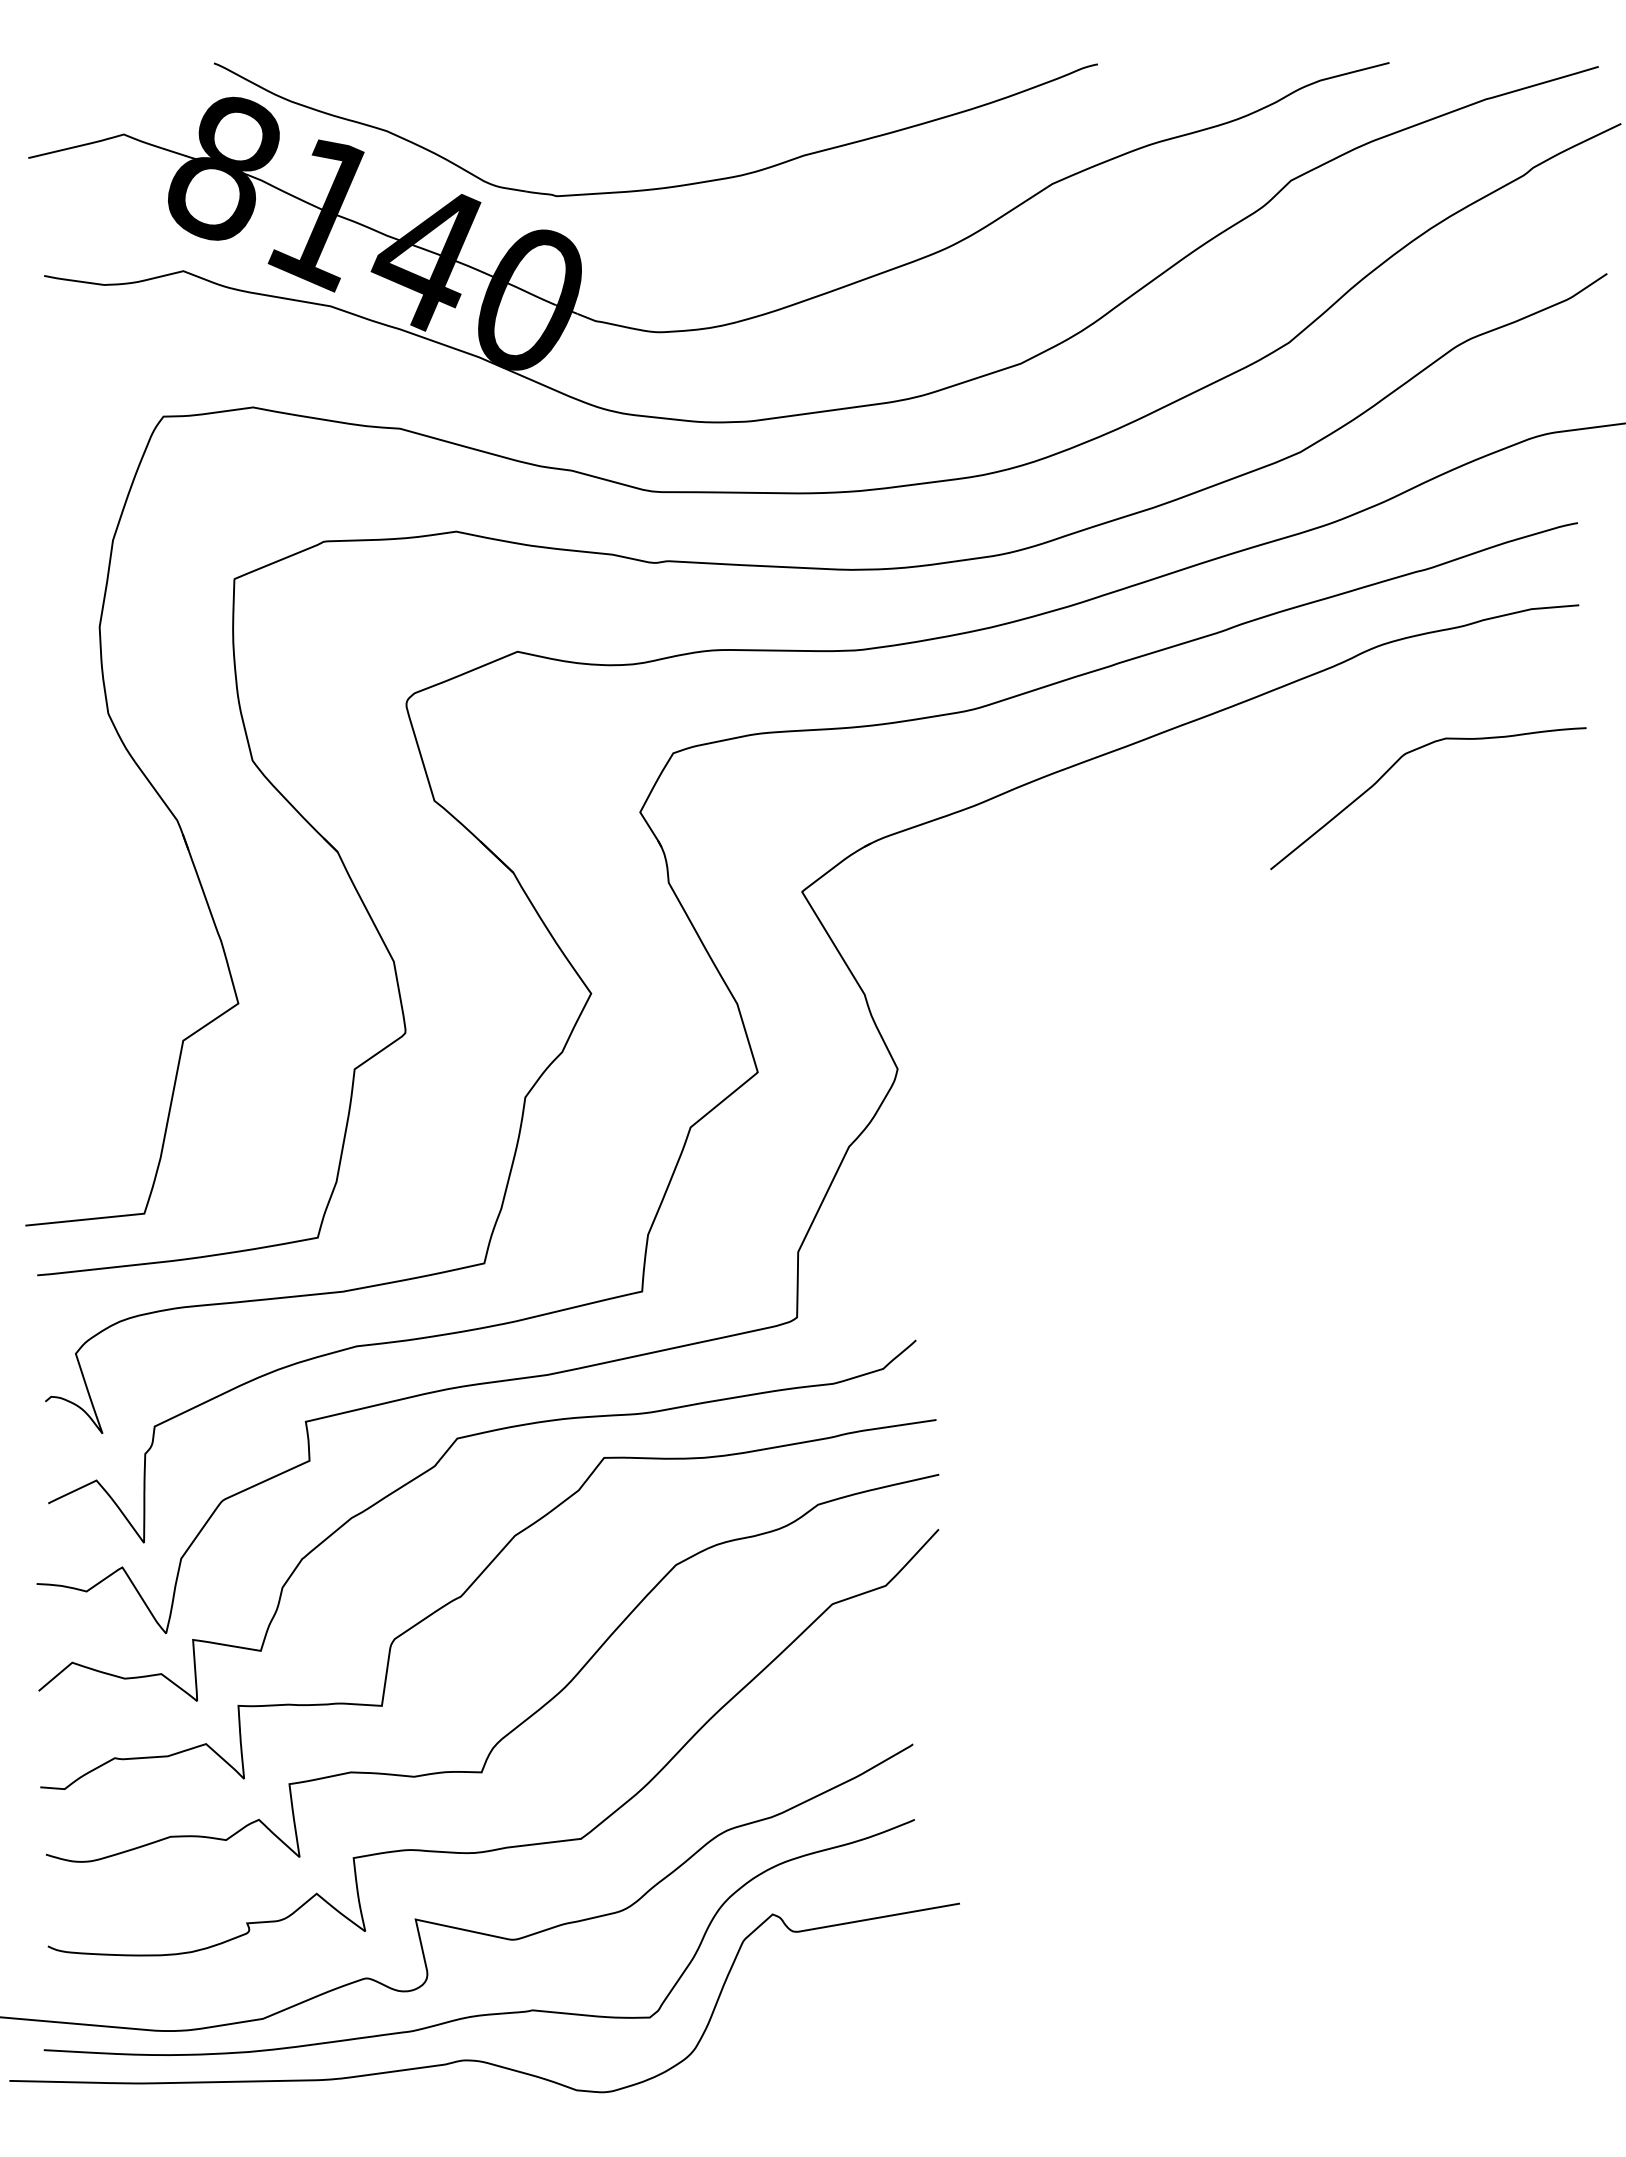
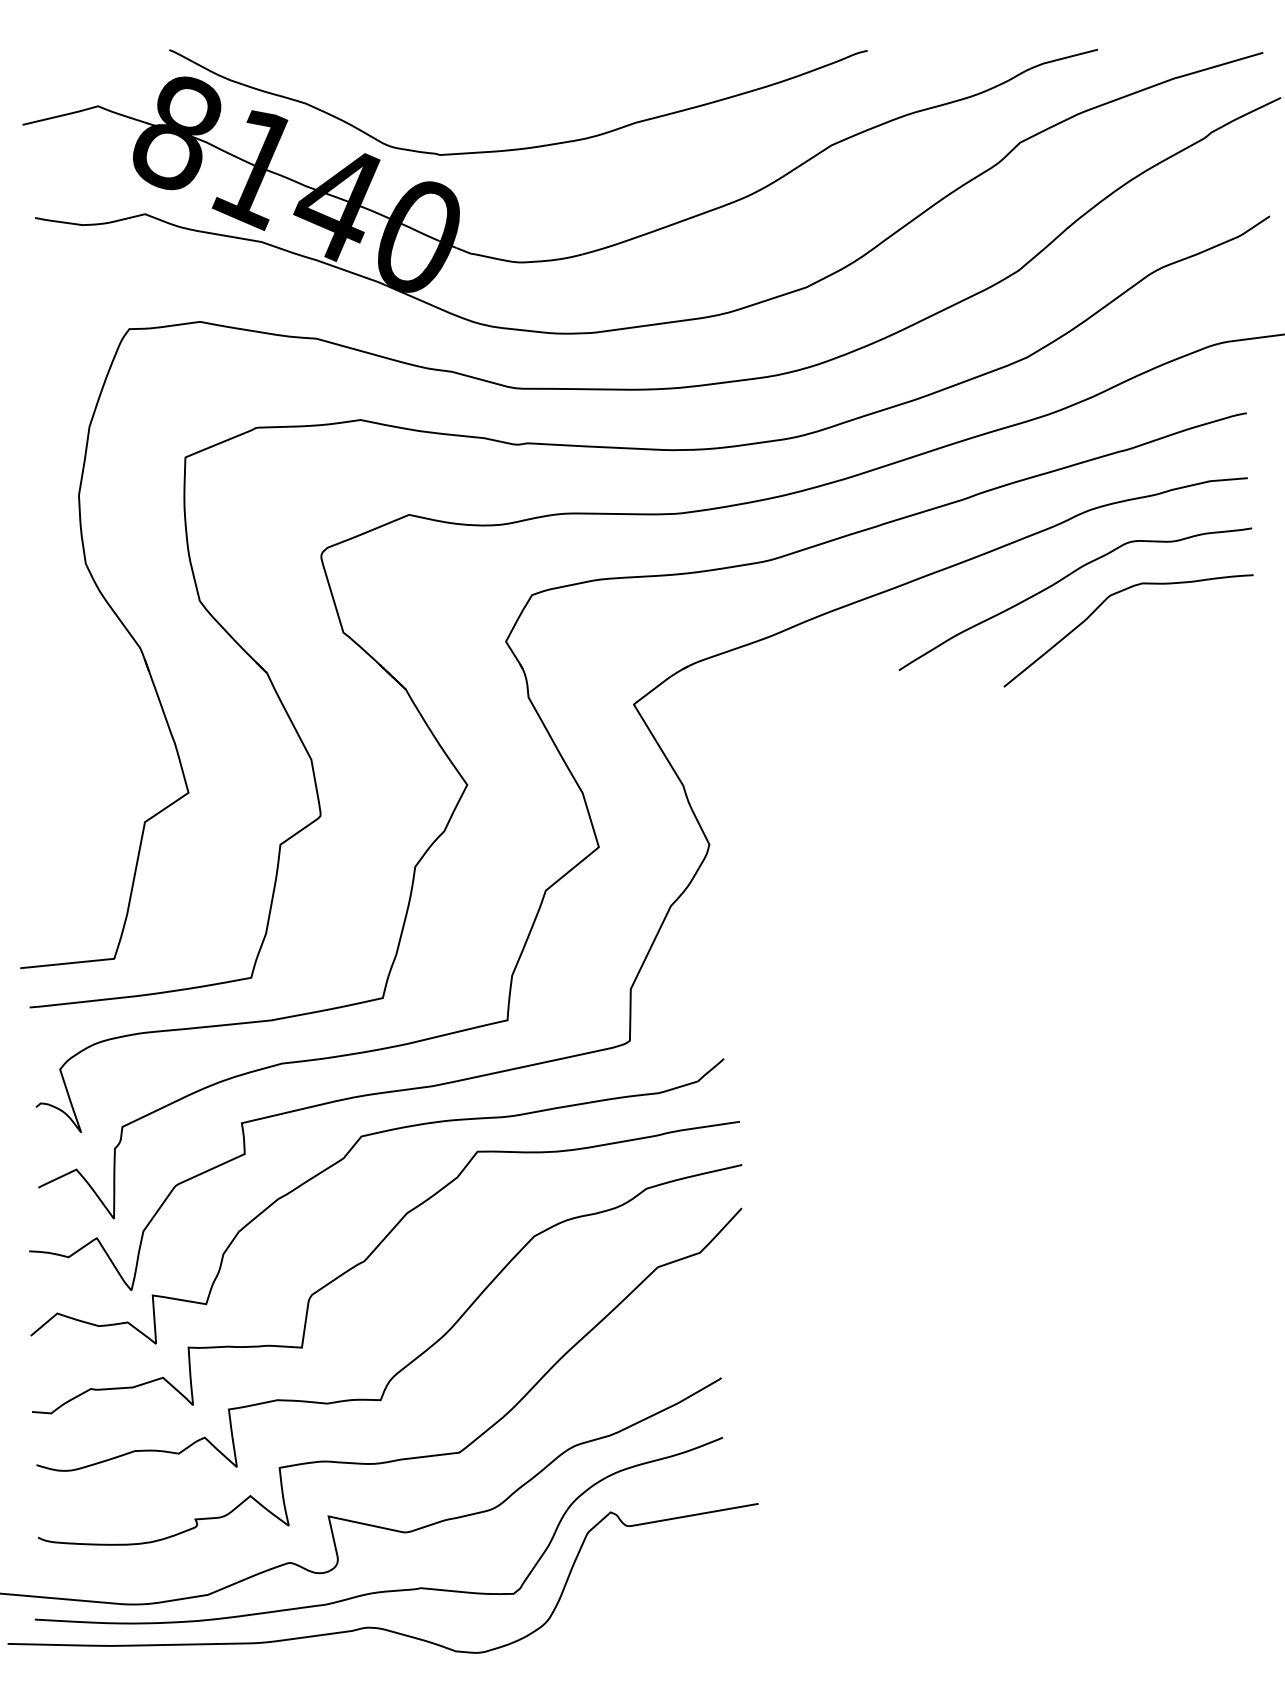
curve: (1344, 734) -> (1062, 580), added

